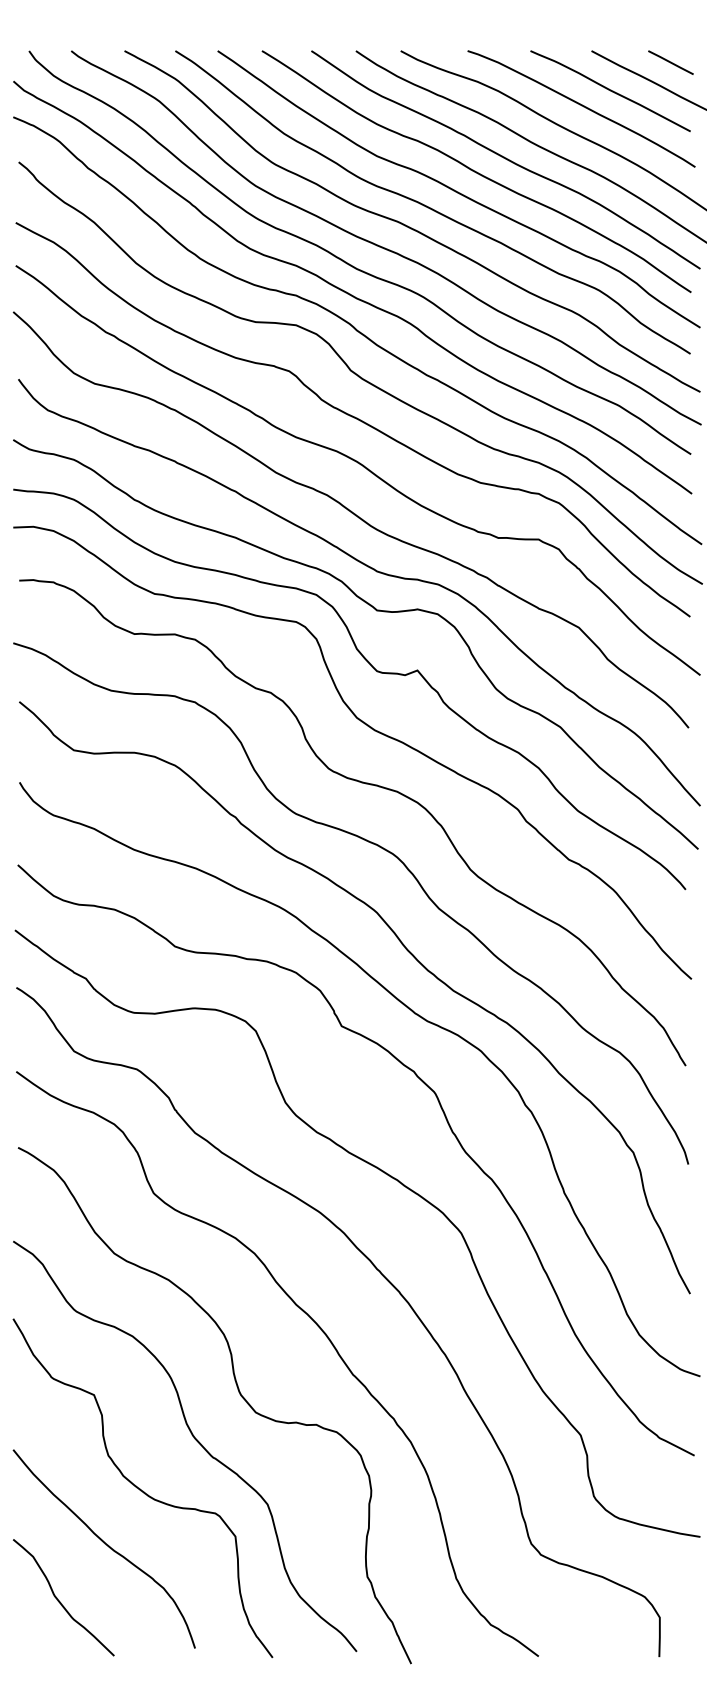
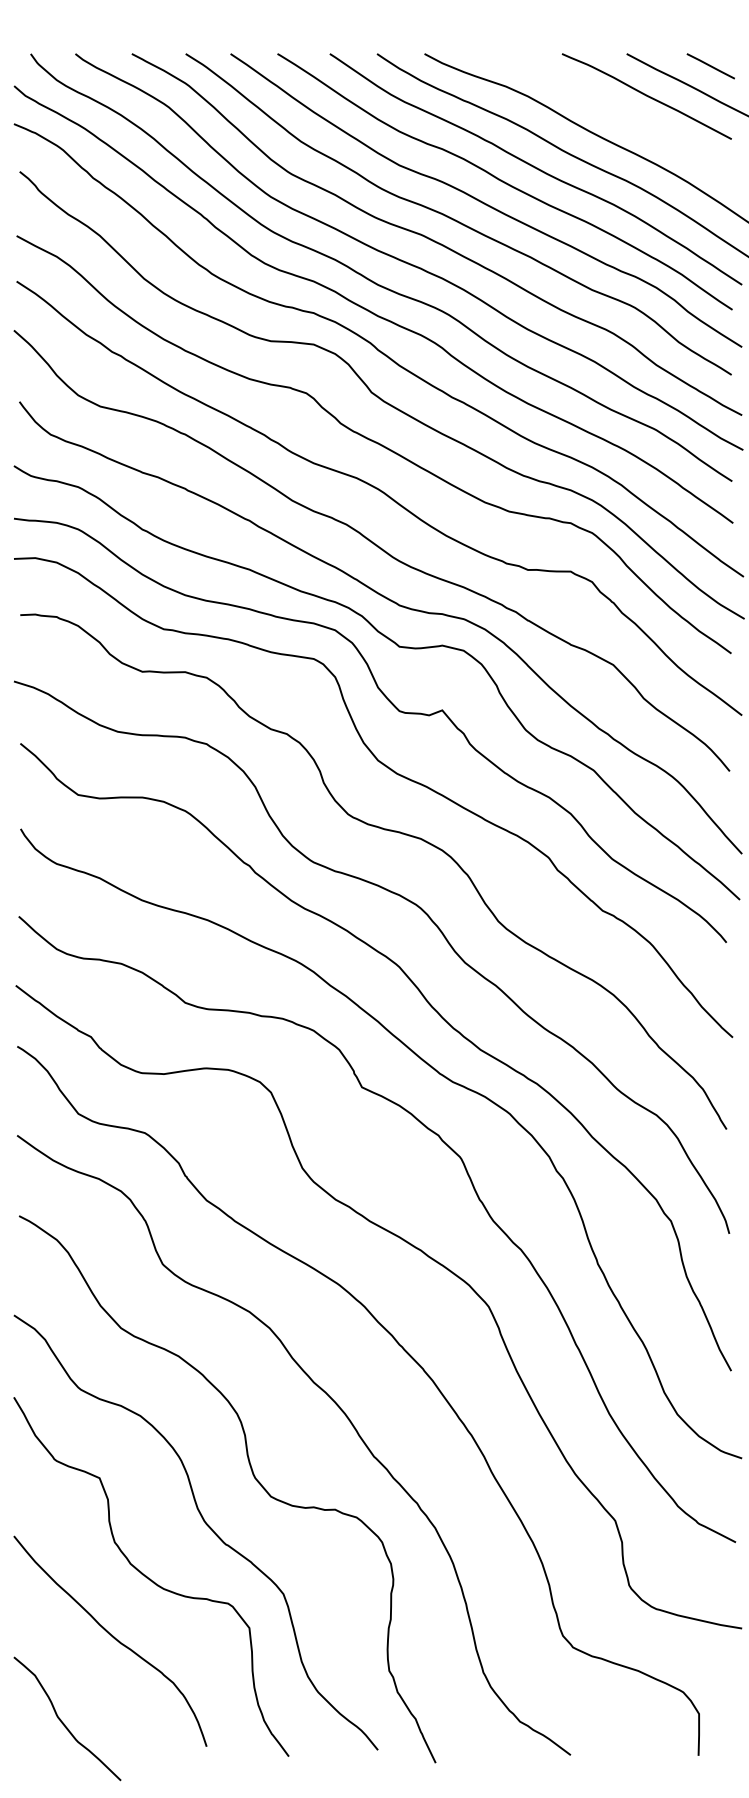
curve: (583, 107) -> (618, 113), removed
curve: (60, 1601) -> (63, 1722), moved

